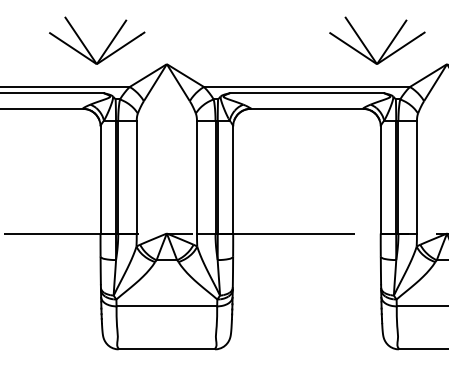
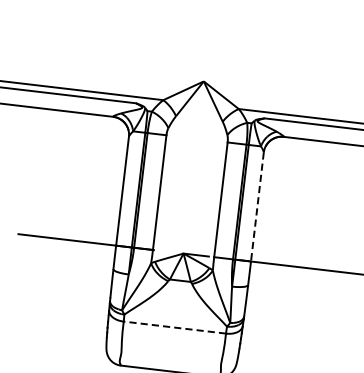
part: (106, 47) -> (144, 57), removed
line: (233, 179) -> (257, 206), solid -> dashed
line: (166, 306) -> (174, 327), solid -> dashed

